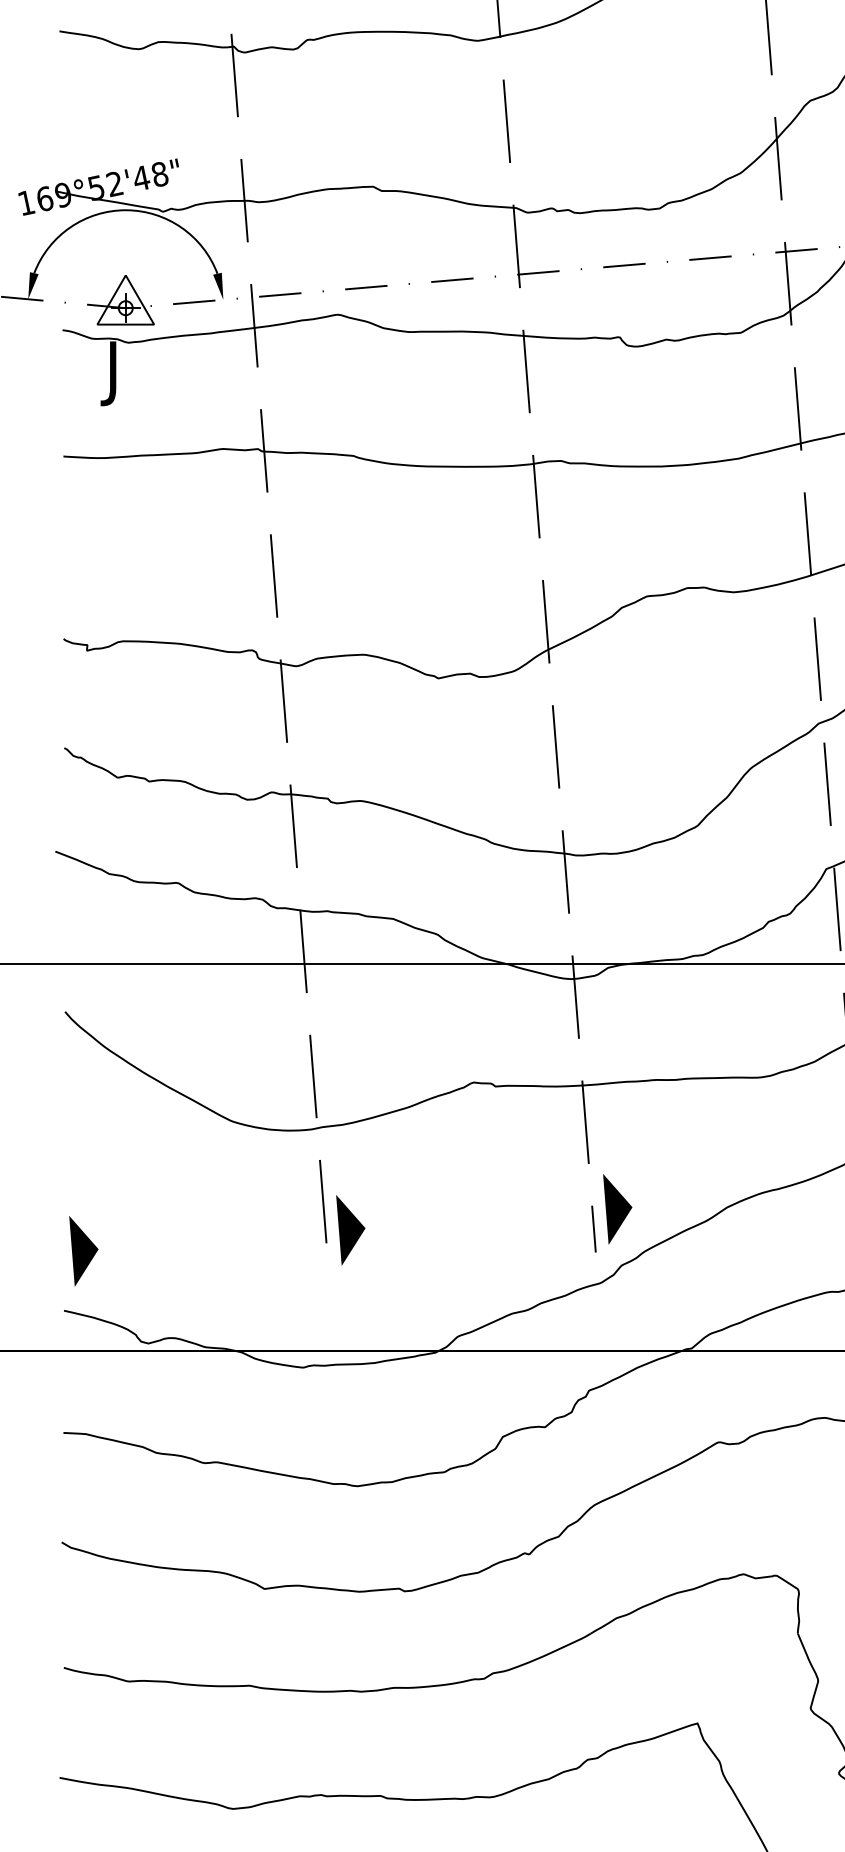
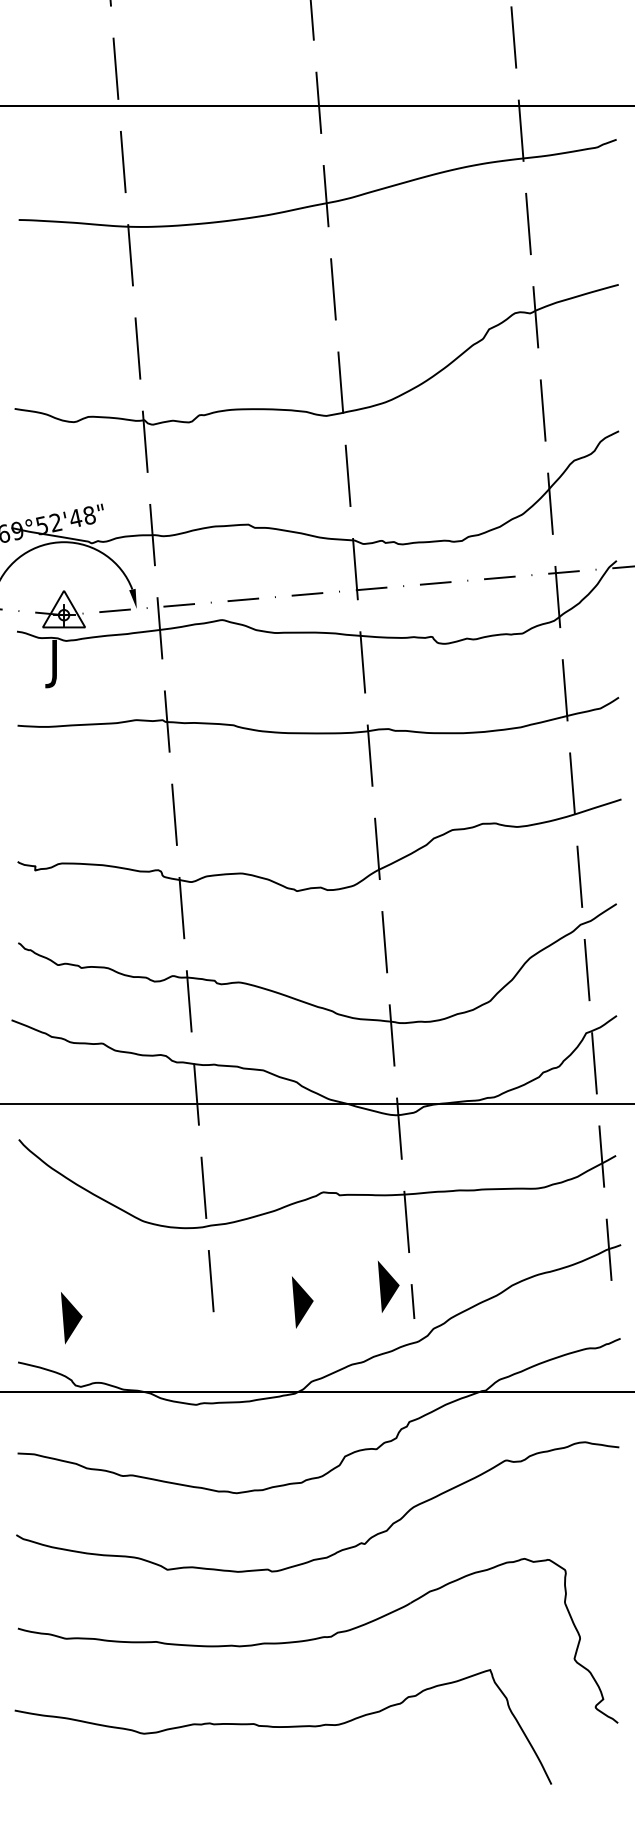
part: (617, 1208) -> (388, 1286), moved
part: (350, 1230) -> (302, 1302), moved
part: (83, 1251) -> (71, 1318), moved

